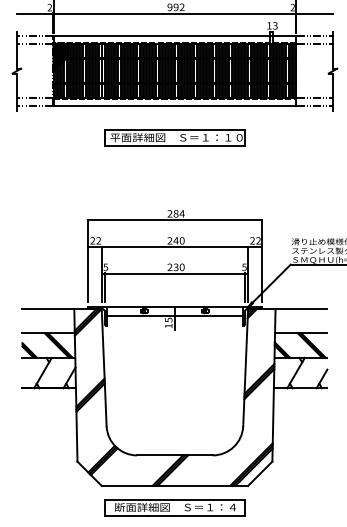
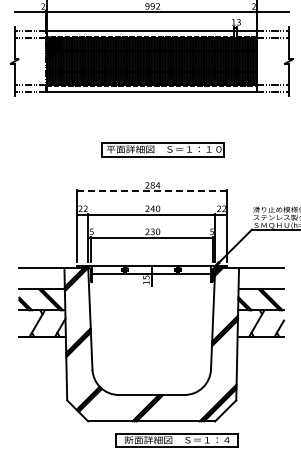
part: (174, 137) -> (162, 149), moved
line: (174, 220) -> (151, 191), solid -> dashed
part: (174, 507) -> (176, 440), moved

